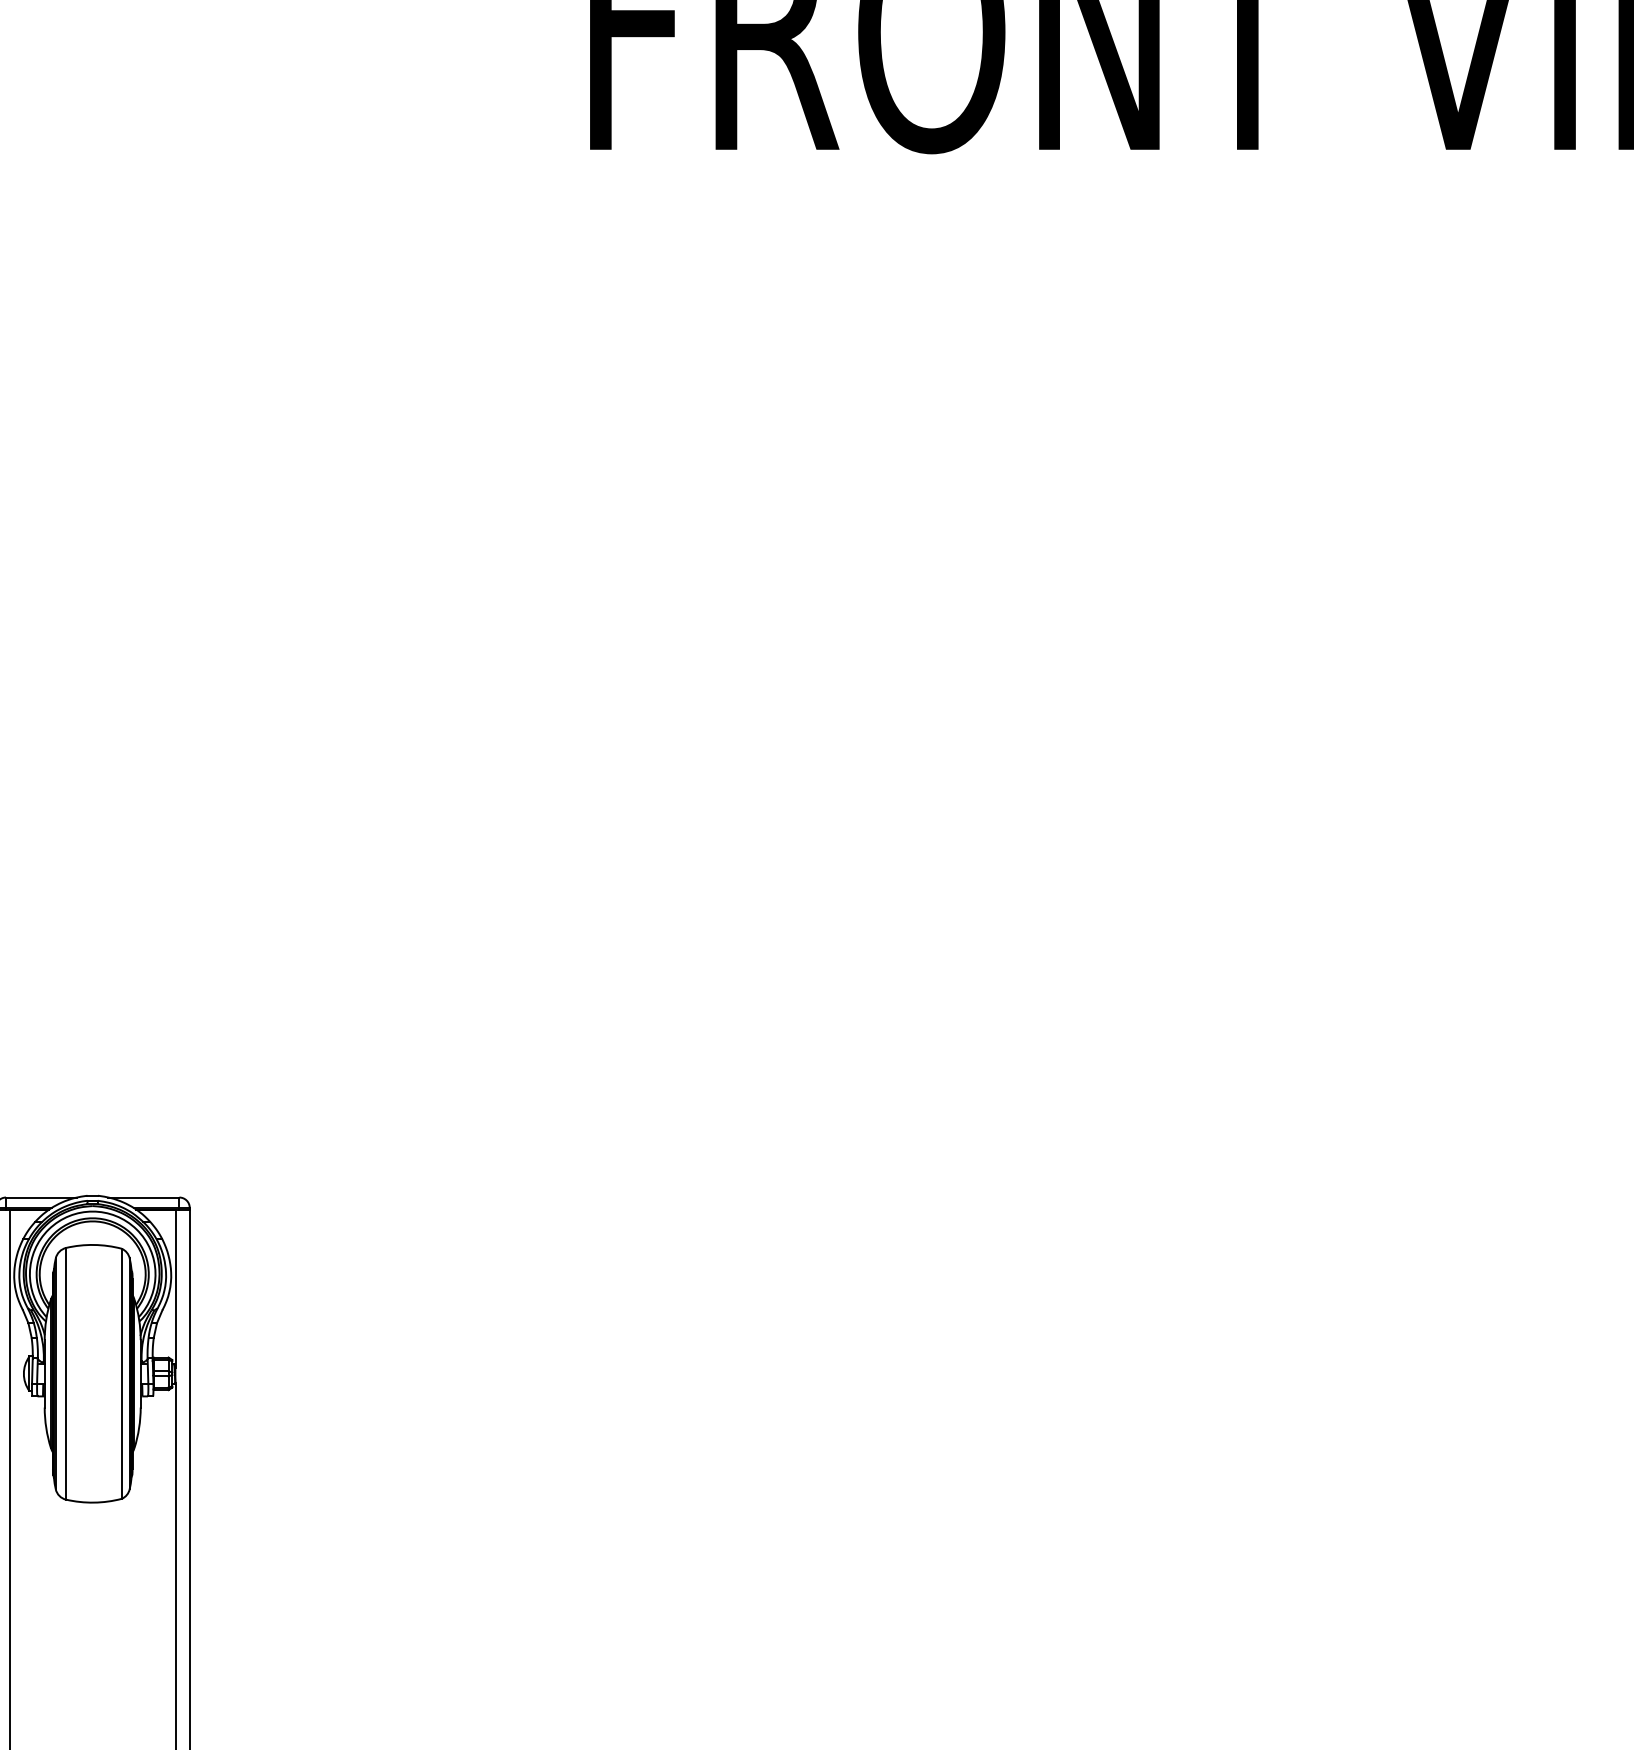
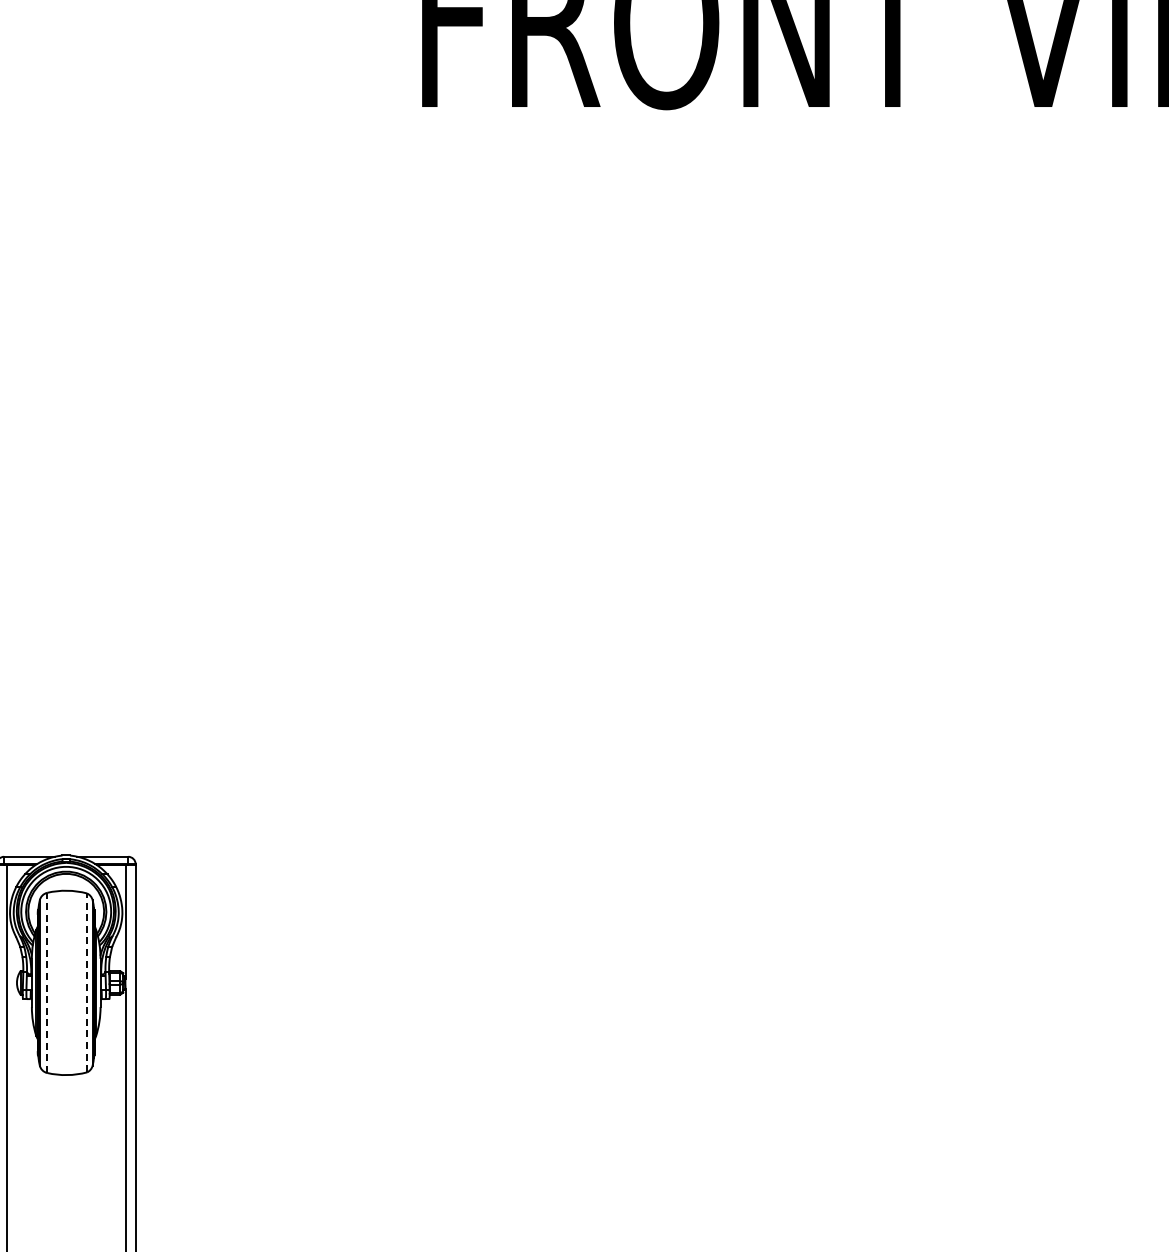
line: (66, 1373) -> (47, 982), solid -> dashed
line: (122, 1373) -> (87, 982), solid -> dashed

